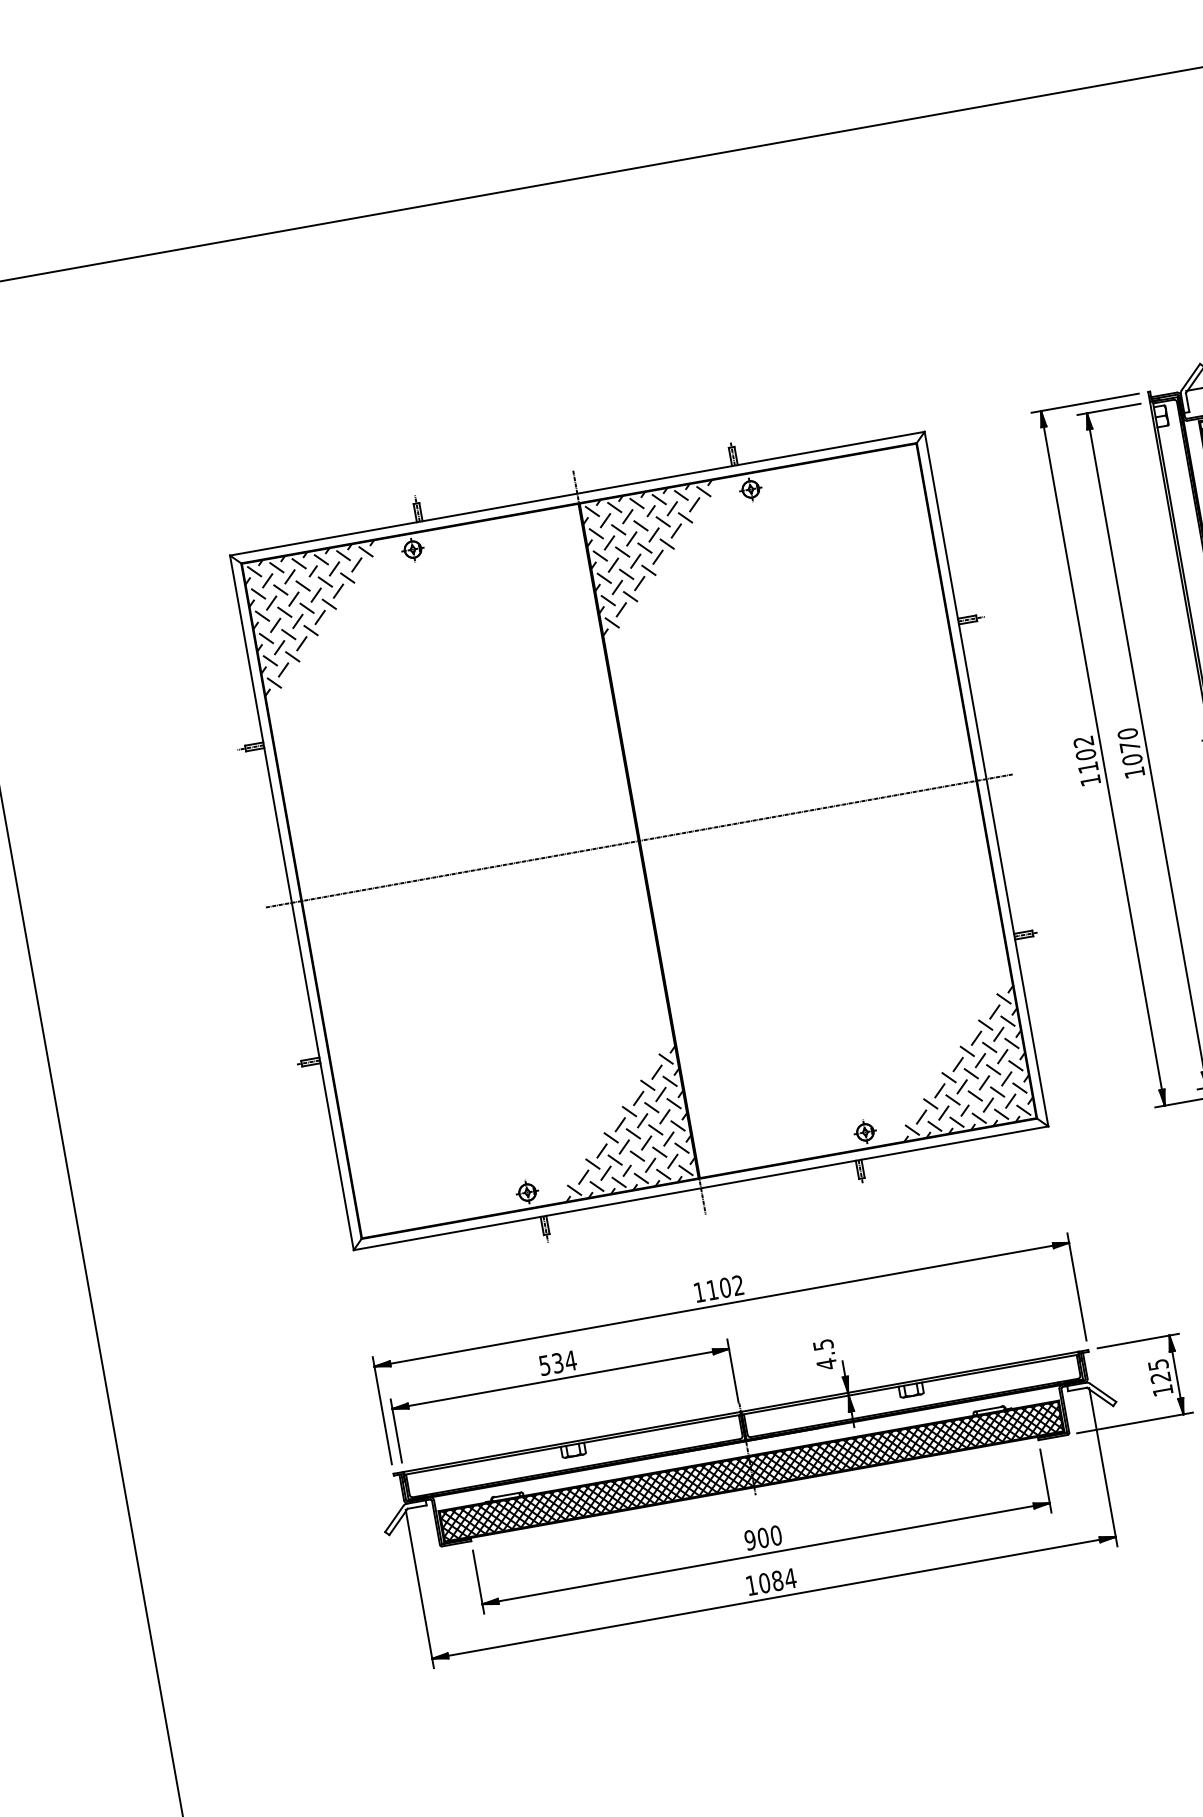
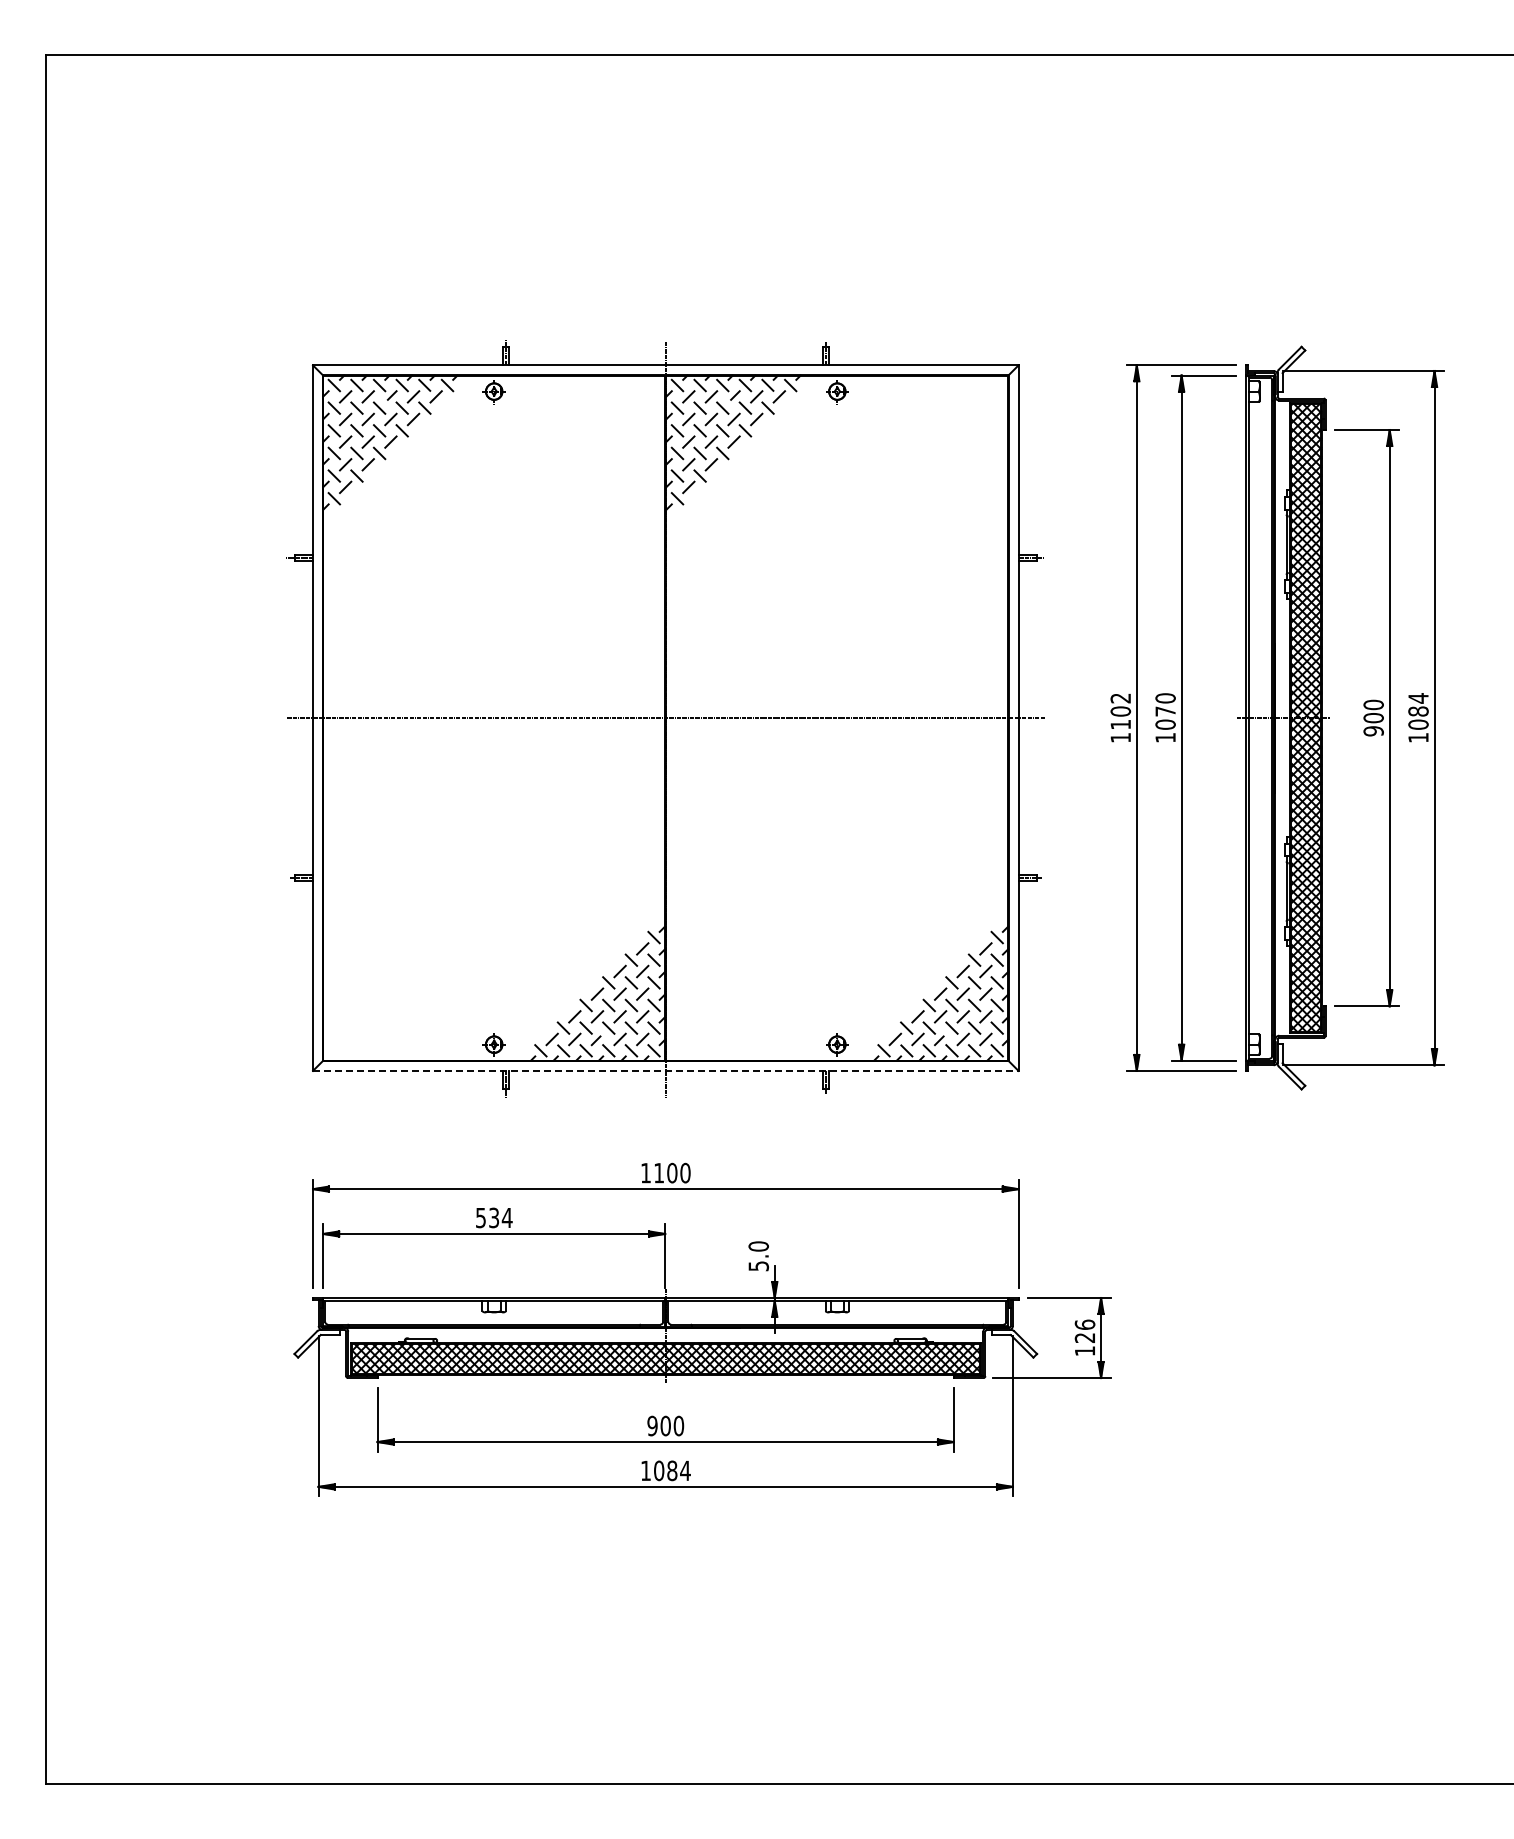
line: (700, 1187) -> (665, 1070), solid -> dashed
text: (738, 1284) -> (685, 1172), 1102 -> 1100
text: (824, 1354) -> (758, 1256), 4.5 -> 5.0
text: (1157, 1364) -> (1084, 1324), 125 -> 126

